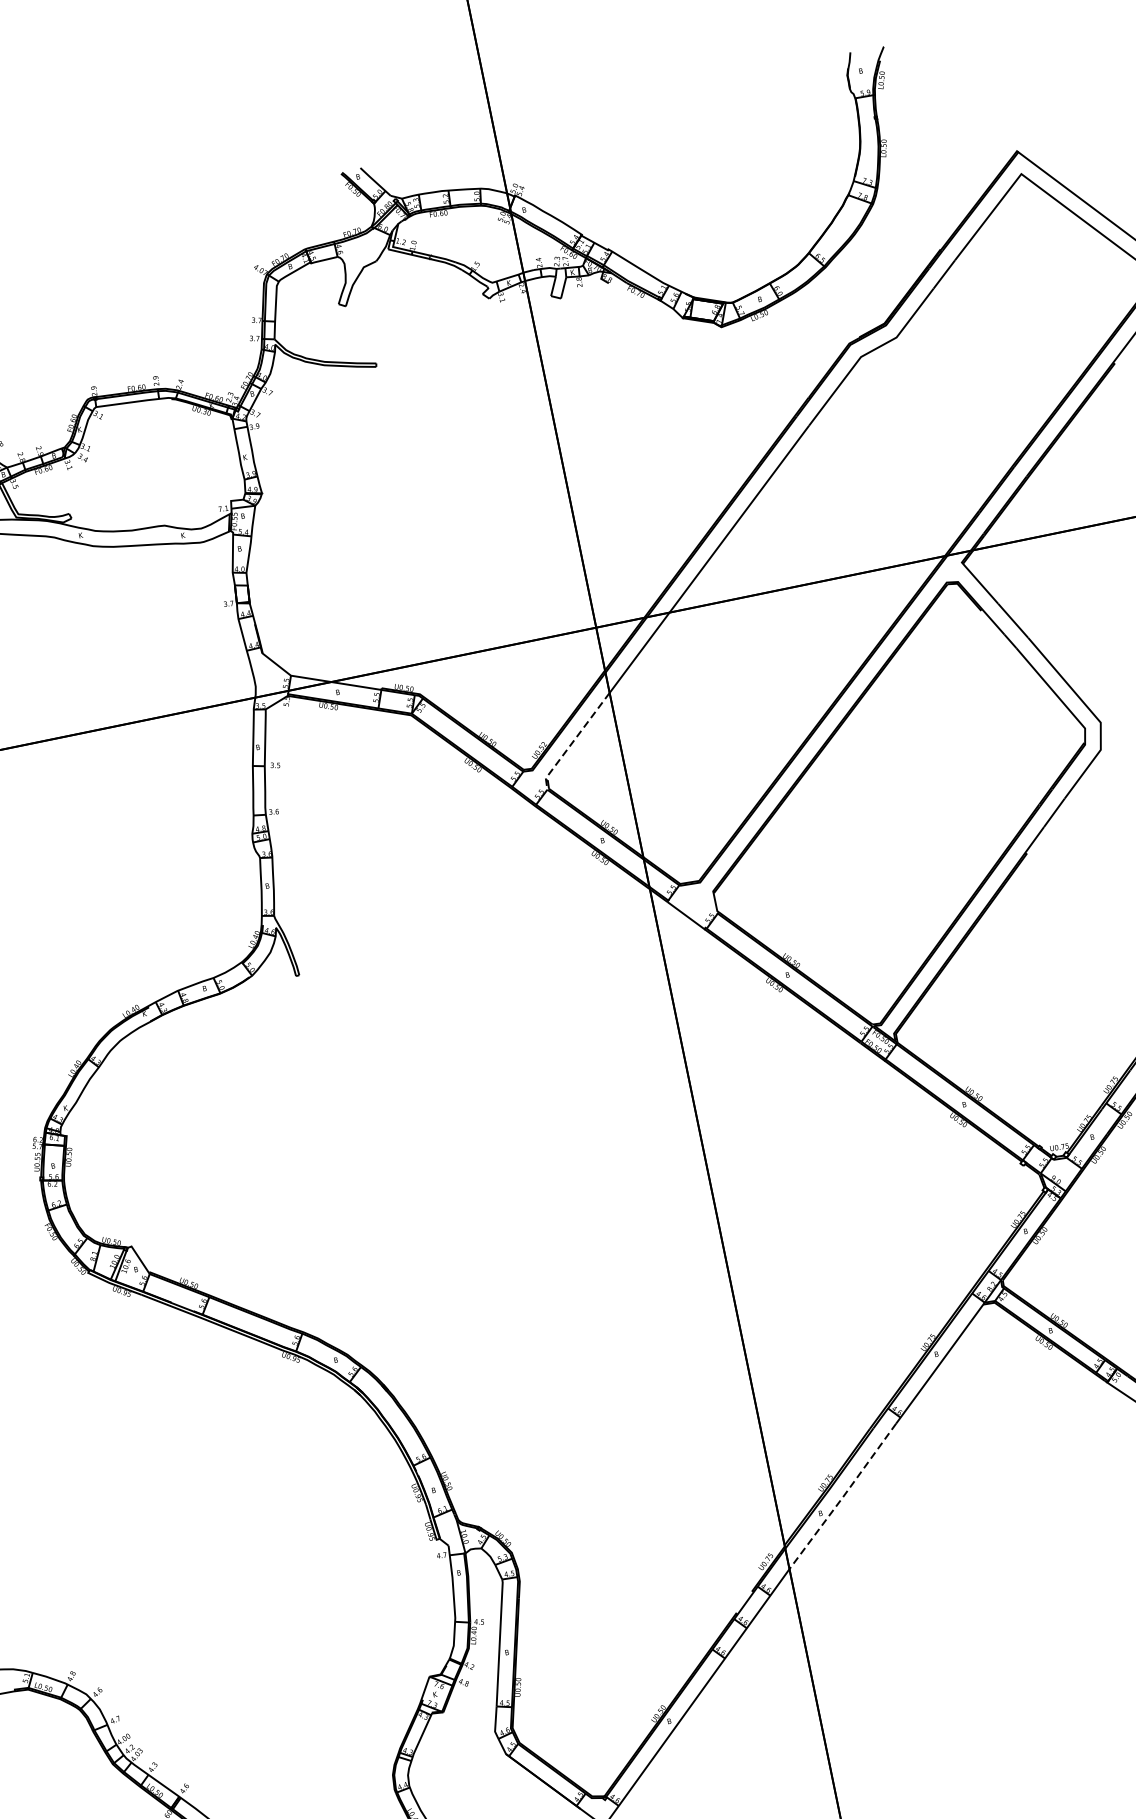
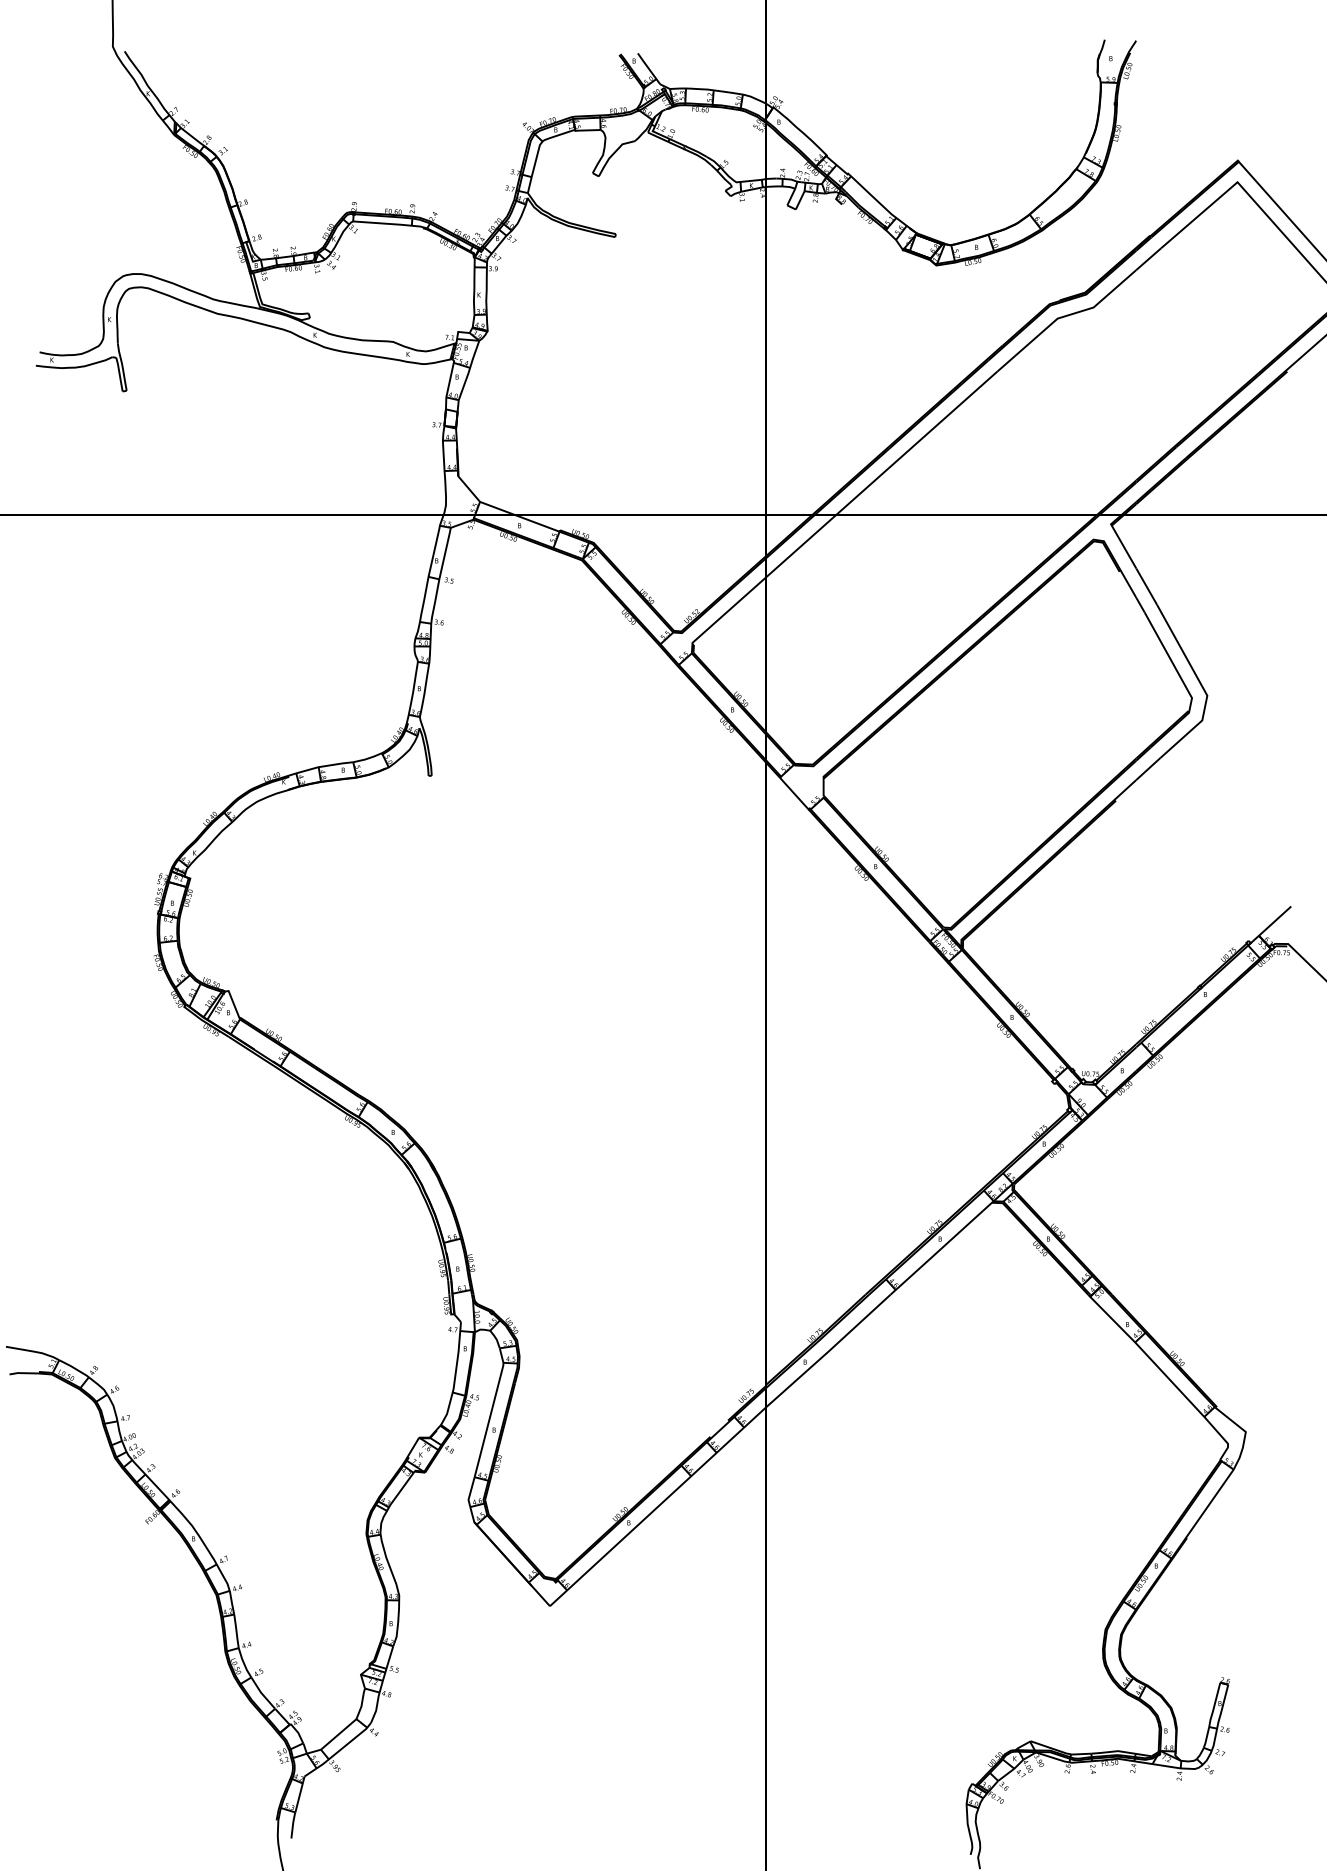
line: (573, 741) -> (724, 614), dashed -> solid
line: (842, 1497) -> (828, 1351), dashed -> solid

